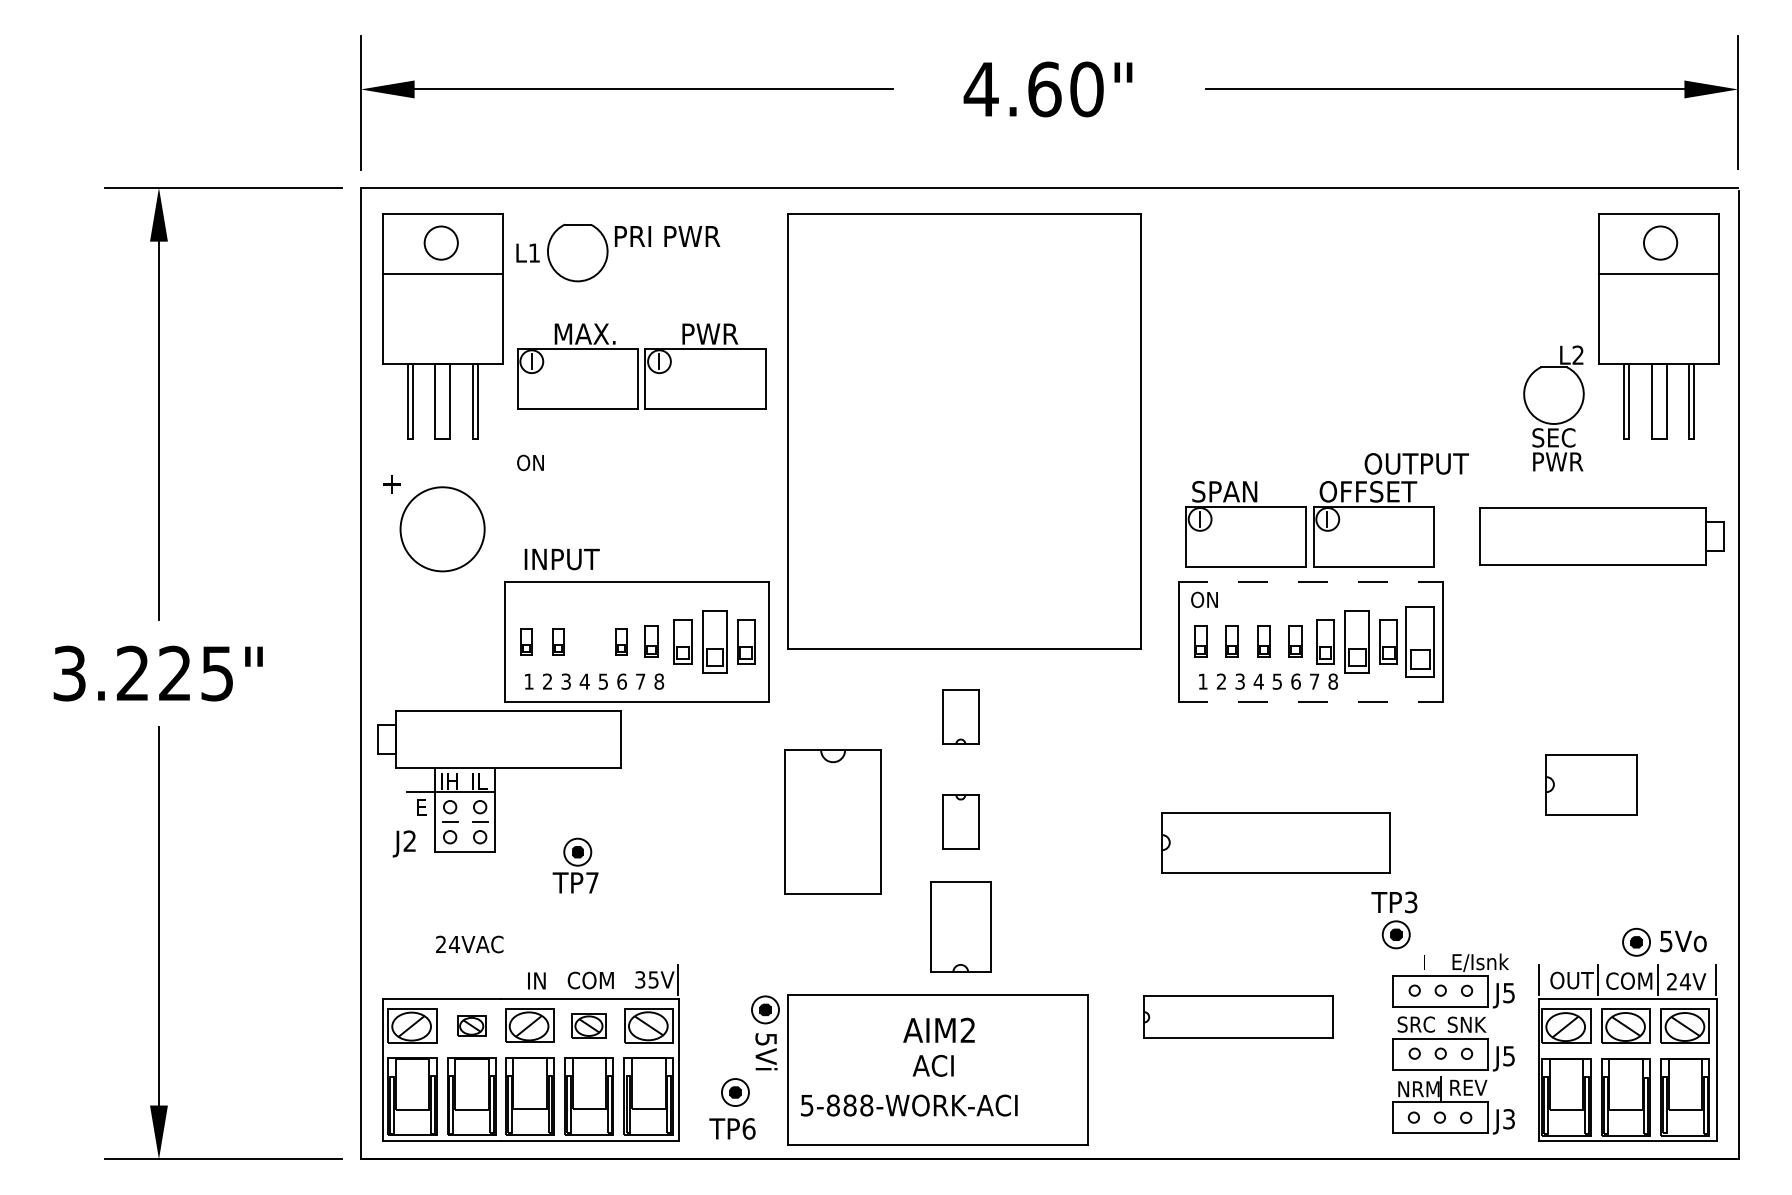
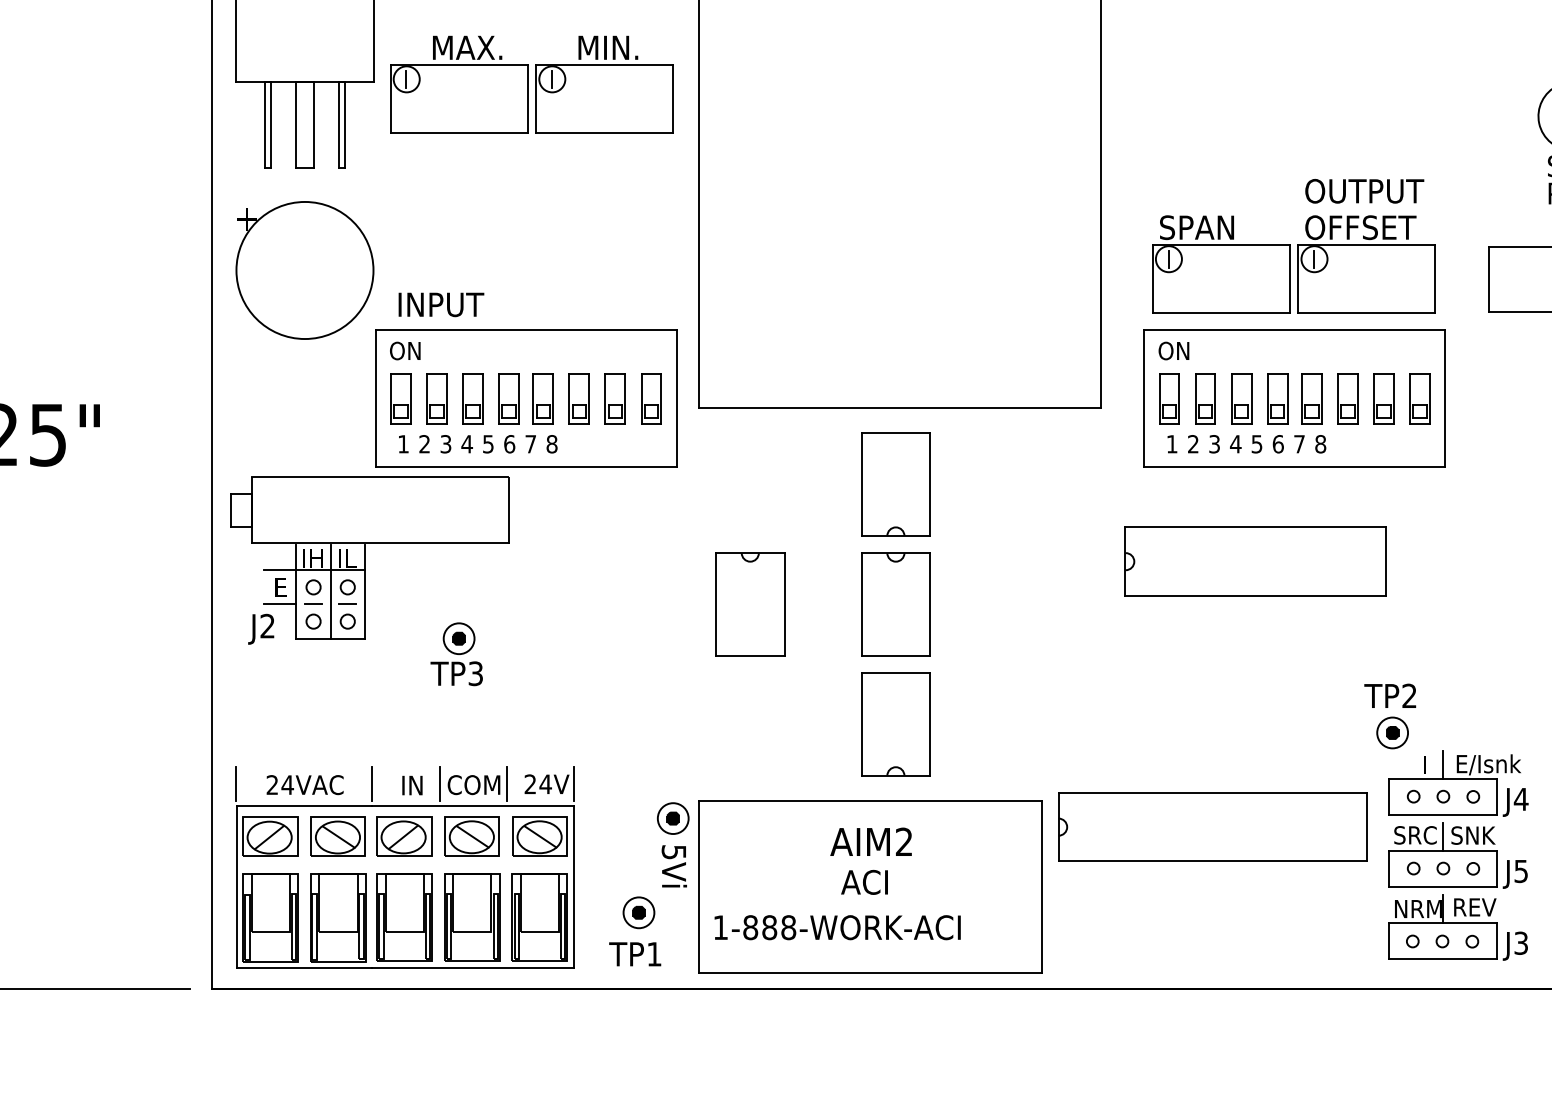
text: (711, 333) -> (611, 47), PWR -> MIN.
text: (530, 462) -> (405, 350), moved
text: (1416, 463) -> (1364, 190), moved
circle: (442, 529) -> (304, 270), size x1.43
line: (1311, 581) -> (1295, 329), dashed -> solid
part: (526, 641) -> (400, 398), size x1.67
part: (558, 641) -> (437, 398), size x1.67
part: (589, 641) -> (472, 398), added
part: (621, 641) -> (508, 398), size x1.67
part: (651, 641) -> (543, 398), size x1.43
part: (714, 641) -> (615, 398), size x0.71
part: (1200, 641) -> (1169, 398), size x1.43
part: (1232, 641) -> (1205, 398), size x1.43
part: (1263, 641) -> (1241, 398), size x1.43
part: (1295, 641) -> (1277, 398), size x1.43
part: (1356, 641) -> (1347, 398), size x0.71
part: (1420, 641) -> (1420, 398), size x0.62
line: (1311, 702) -> (1295, 467), dashed -> solid
part: (960, 716) -> (895, 483), size x1.67
line: (465, 810) -> (331, 591), added
part: (832, 821) -> (749, 603), size x0.62
part: (960, 821) -> (895, 603), size x1.67
line: (420, 822) -> (279, 604), added
part: (1275, 842) -> (1254, 561), moved
text: (592, 882) -> (475, 673), TP7 -> TP3
text: (1410, 902) -> (1408, 696), TP3 -> TP2
text: (469, 944) -> (304, 785), moved
line: (1440, 962) -> (1443, 764), added
line: (382, 979) -> (236, 783), added
line: (501, 979) -> (372, 783), added
line: (561, 979) -> (440, 783), added
line: (619, 979) -> (506, 783), added
text: (647, 979) -> (538, 783), 35V -> 24V
text: (1508, 993) -> (1520, 799), J5 -> J4
part: (1238, 1016) -> (1212, 826), size x1.43
part: (471, 1025) -> (337, 836), size x1.67
part: (588, 1025) -> (471, 836), size x1.43
line: (1440, 1025) -> (1443, 836), added
text: (807, 1105) -> (721, 927), 5-888-WORK-ACI -> 1-888-WORK-ACI
text: (748, 1128) -> (653, 953), TP6 -> TP1

